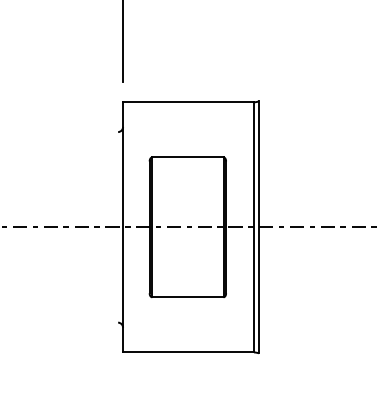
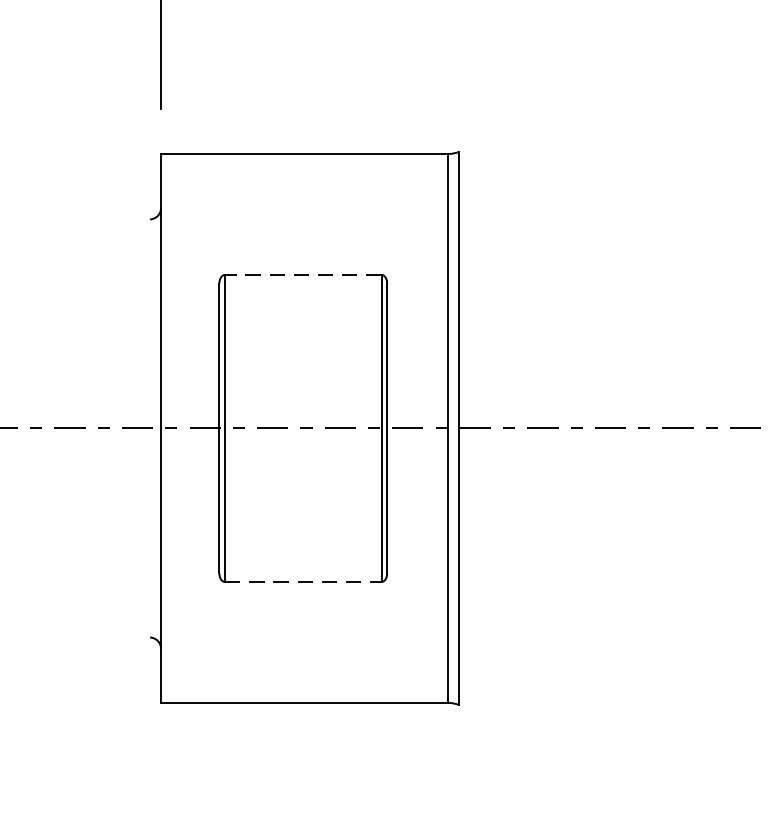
line: (187, 157) -> (302, 275), solid -> dashed
line: (187, 297) -> (302, 582), solid -> dashed

